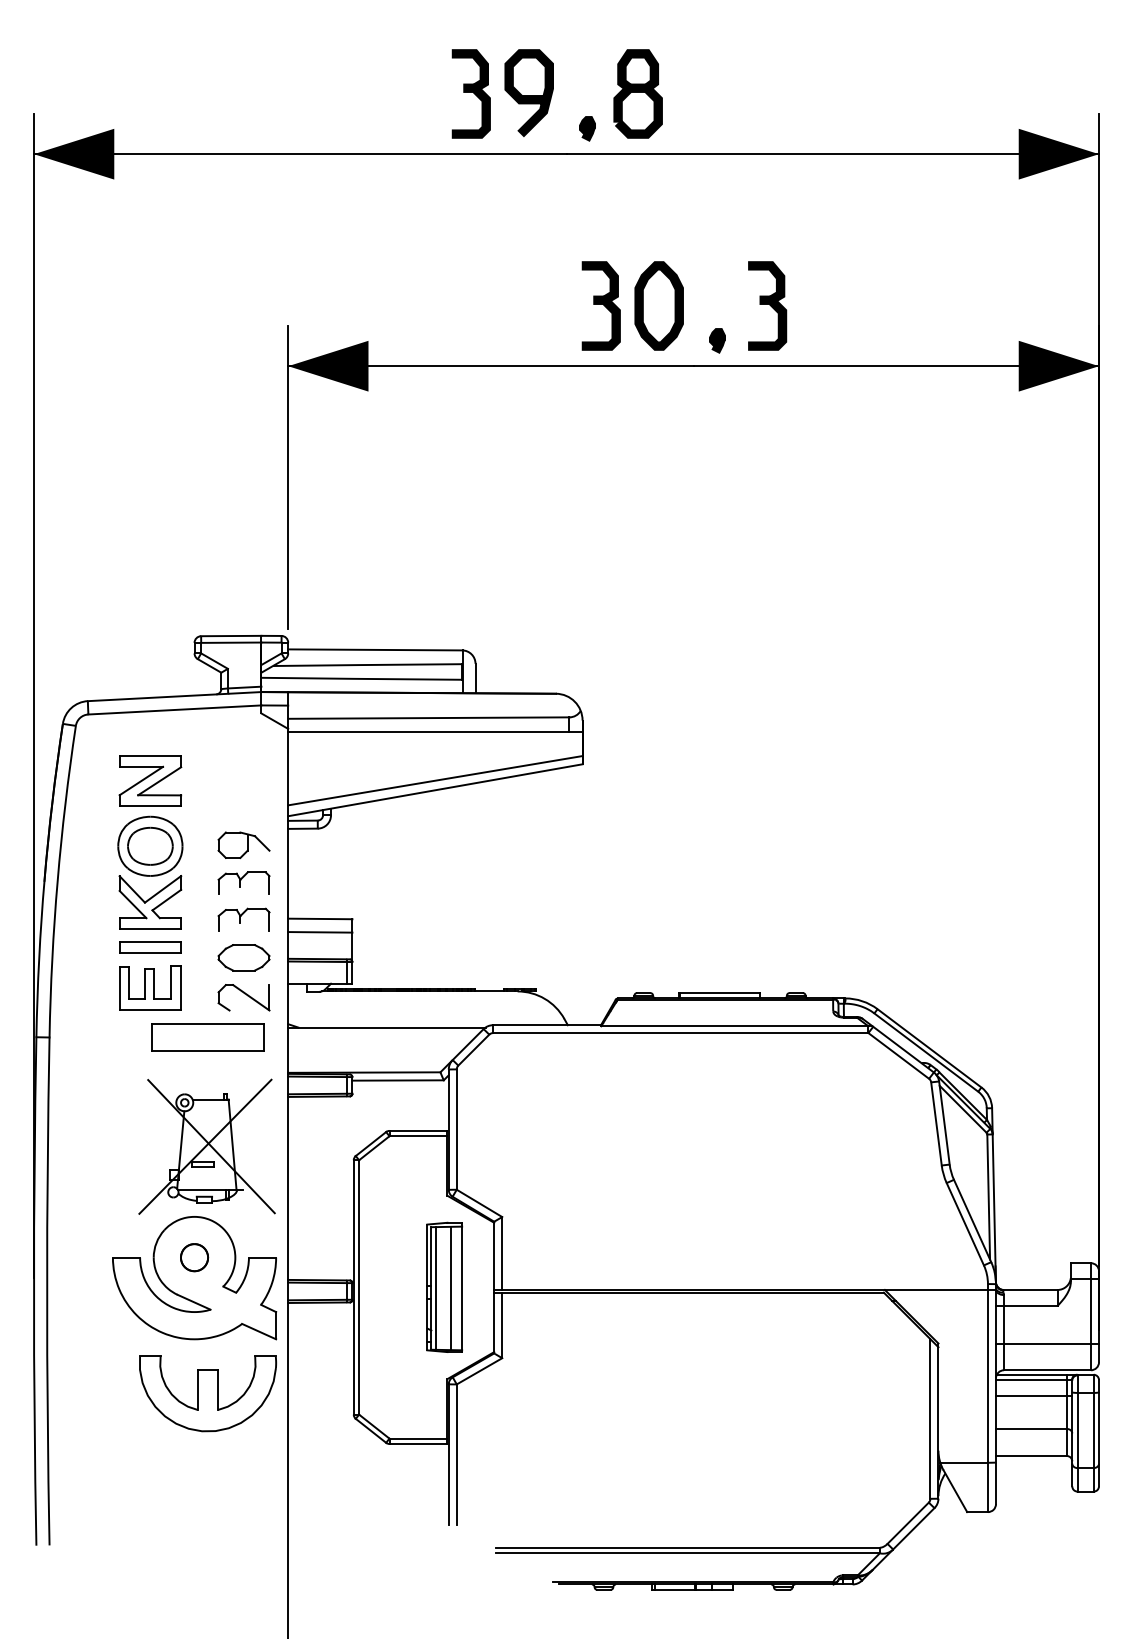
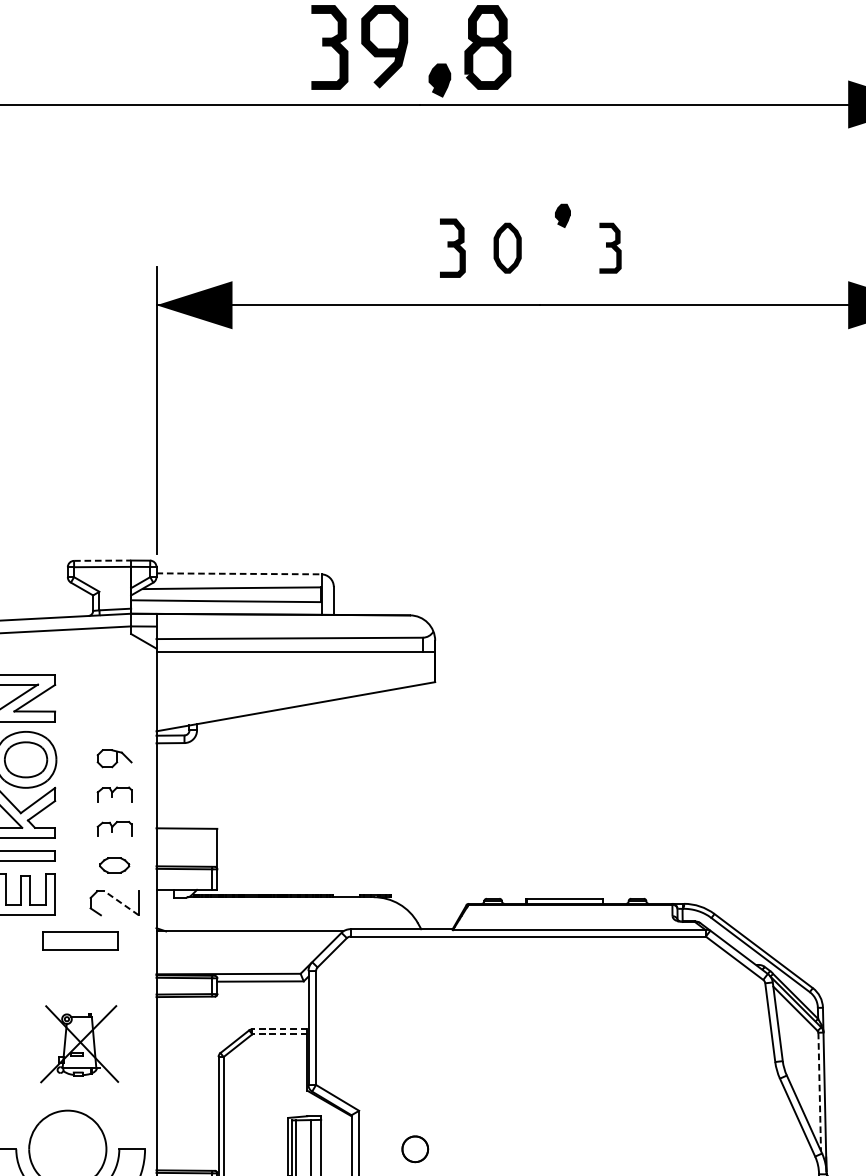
part: (587, 128) -> (439, 80), size x1.4
part: (600, 305) -> (452, 247), size x0.7
part: (658, 305) -> (507, 247), size x0.6
part: (767, 305) -> (610, 247), size x0.6
part: (717, 340) -> (562, 215), moved
line: (231, 636) -> (102, 561), solid -> dashed
line: (375, 649) -> (239, 573), solid -> dashed
line: (435, 780) -> (295, 697), removed
part: (243, 844) -> (114, 758), size x0.7
part: (243, 882) -> (114, 794), size x0.7
part: (243, 919) -> (114, 829), size x0.7
line: (320, 932) -> (187, 841), removed
part: (243, 957) -> (114, 865), size x0.6
line: (250, 997) -> (120, 902), solid -> dashed
part: (207, 1037) -> (80, 940), size x0.7
line: (418, 1130) -> (279, 1028), solid -> dashed
line: (418, 1136) -> (279, 1034), solid -> dashed
part: (206, 1146) -> (79, 1044), size x0.6
line: (988, 1197) -> (819, 1092), solid -> dashed
part: (194, 1257) -> (415, 1149), moved

